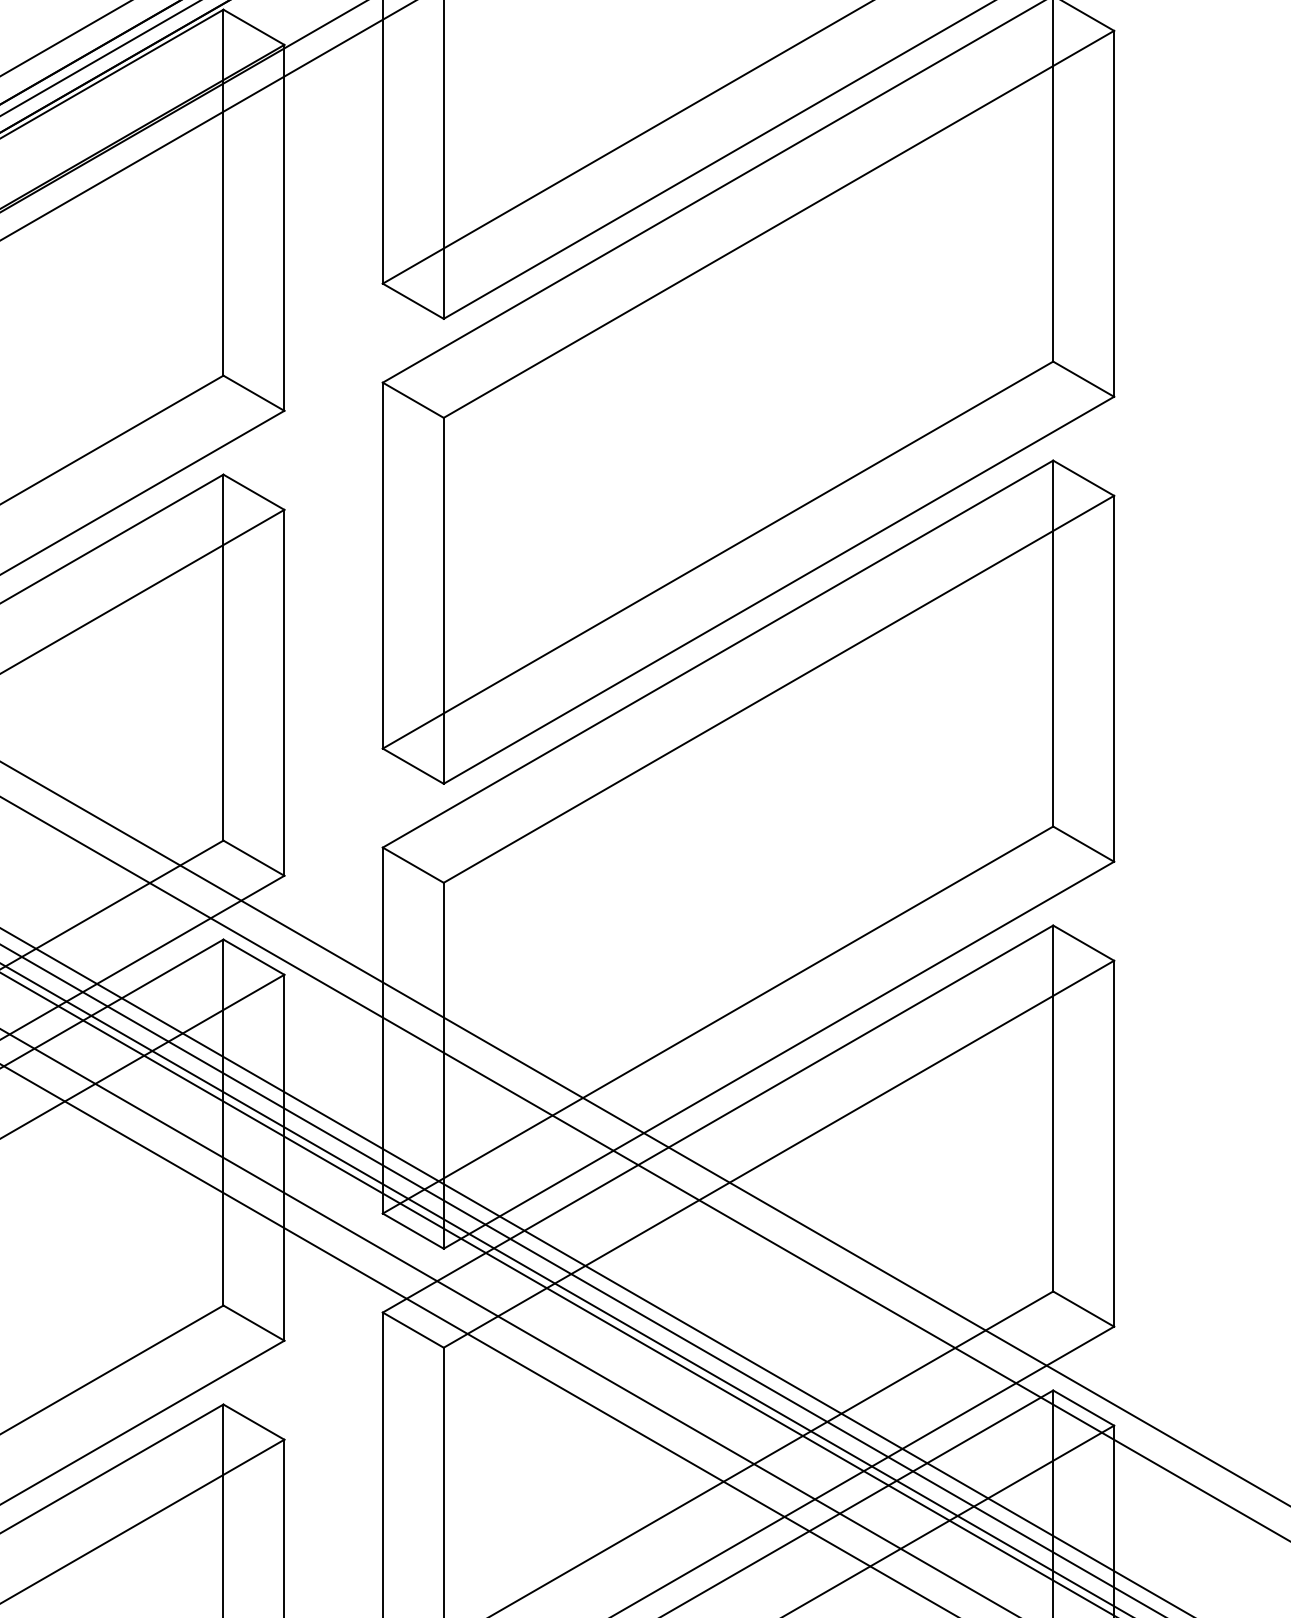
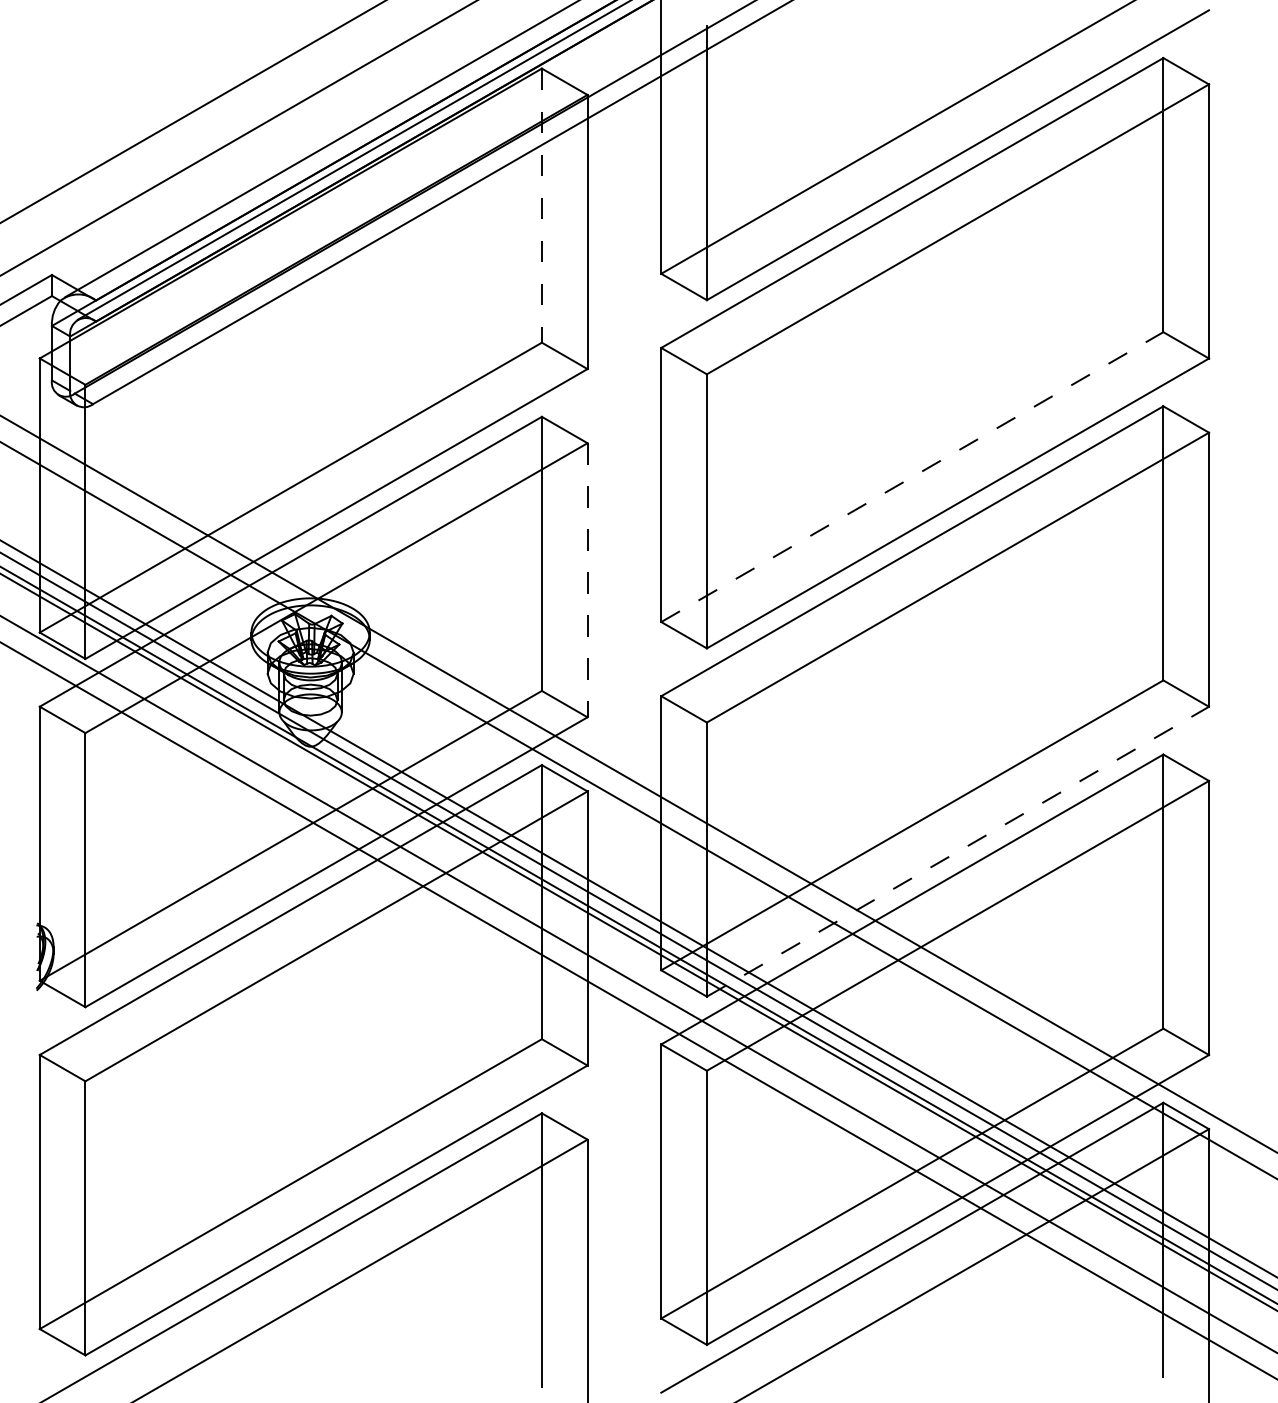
line: (222, 193) -> (541, 206), solid -> dashed
line: (718, 555) -> (912, 477), solid -> dashed
line: (284, 693) -> (587, 580), solid -> dashed
line: (778, 1054) -> (957, 851), solid -> dashed

